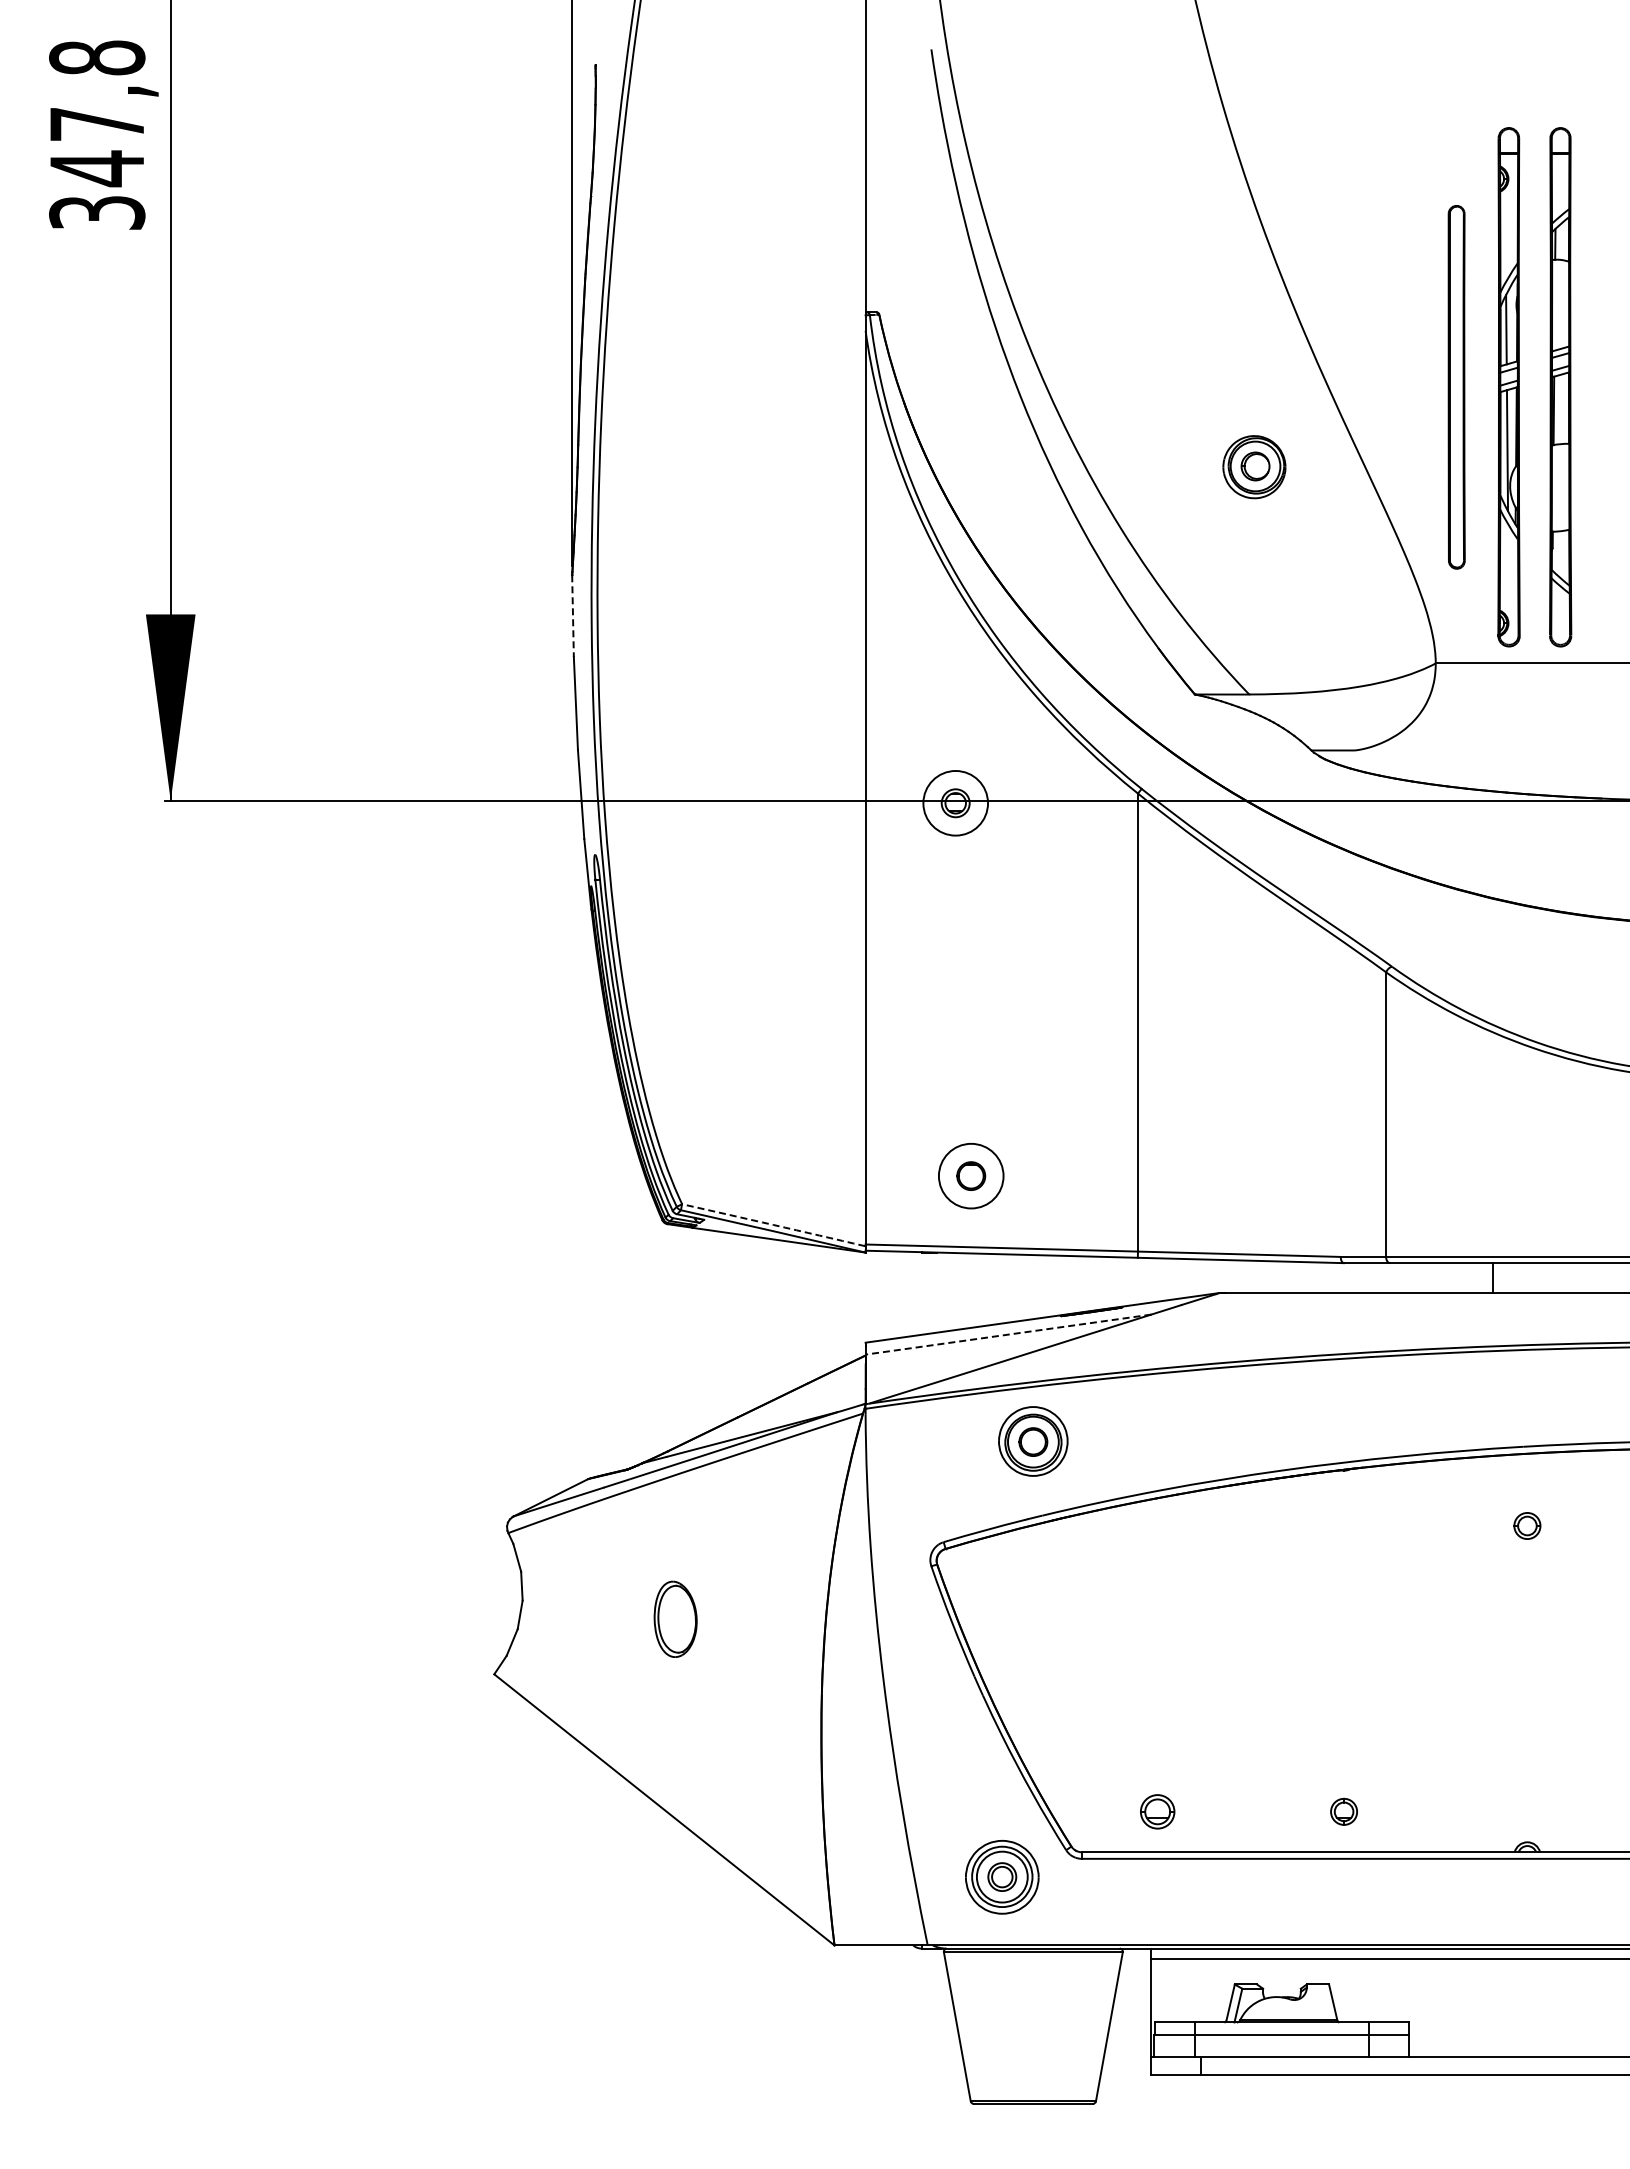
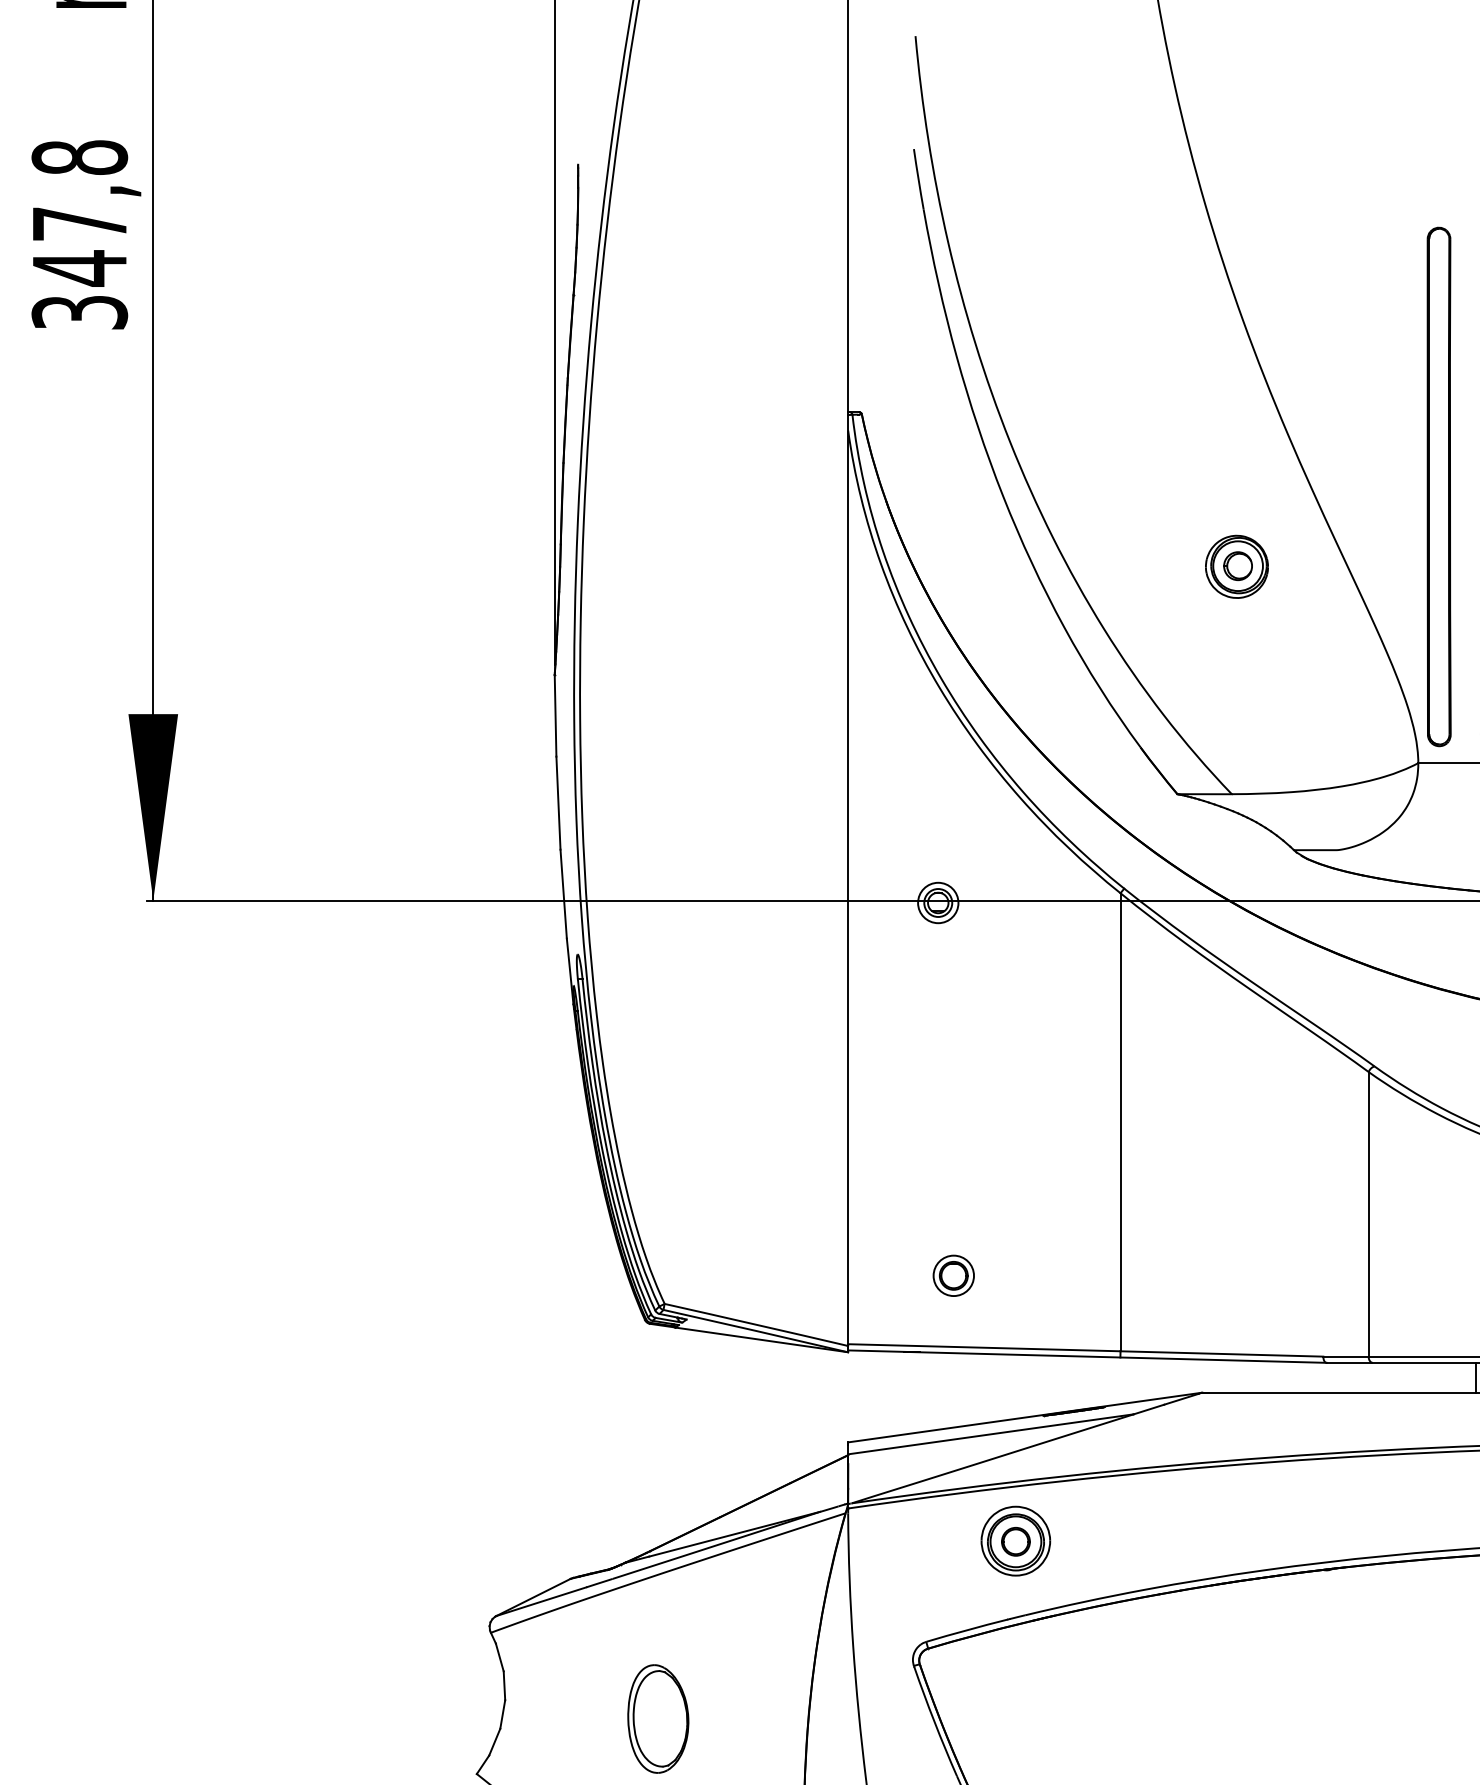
part: (1456, 387) -> (1439, 487), size x1.43
line: (573, 616) -> (556, 716), dashed -> solid
circle: (955, 803) -> (938, 903), size x0.62
circle: (971, 1175) -> (954, 1275), size x0.62
arc: (773, 1225) -> (756, 1325), dashed -> solid
line: (1007, 1334) -> (990, 1434), dashed -> solid
part: (675, 1619) -> (658, 1719), size x1.43

